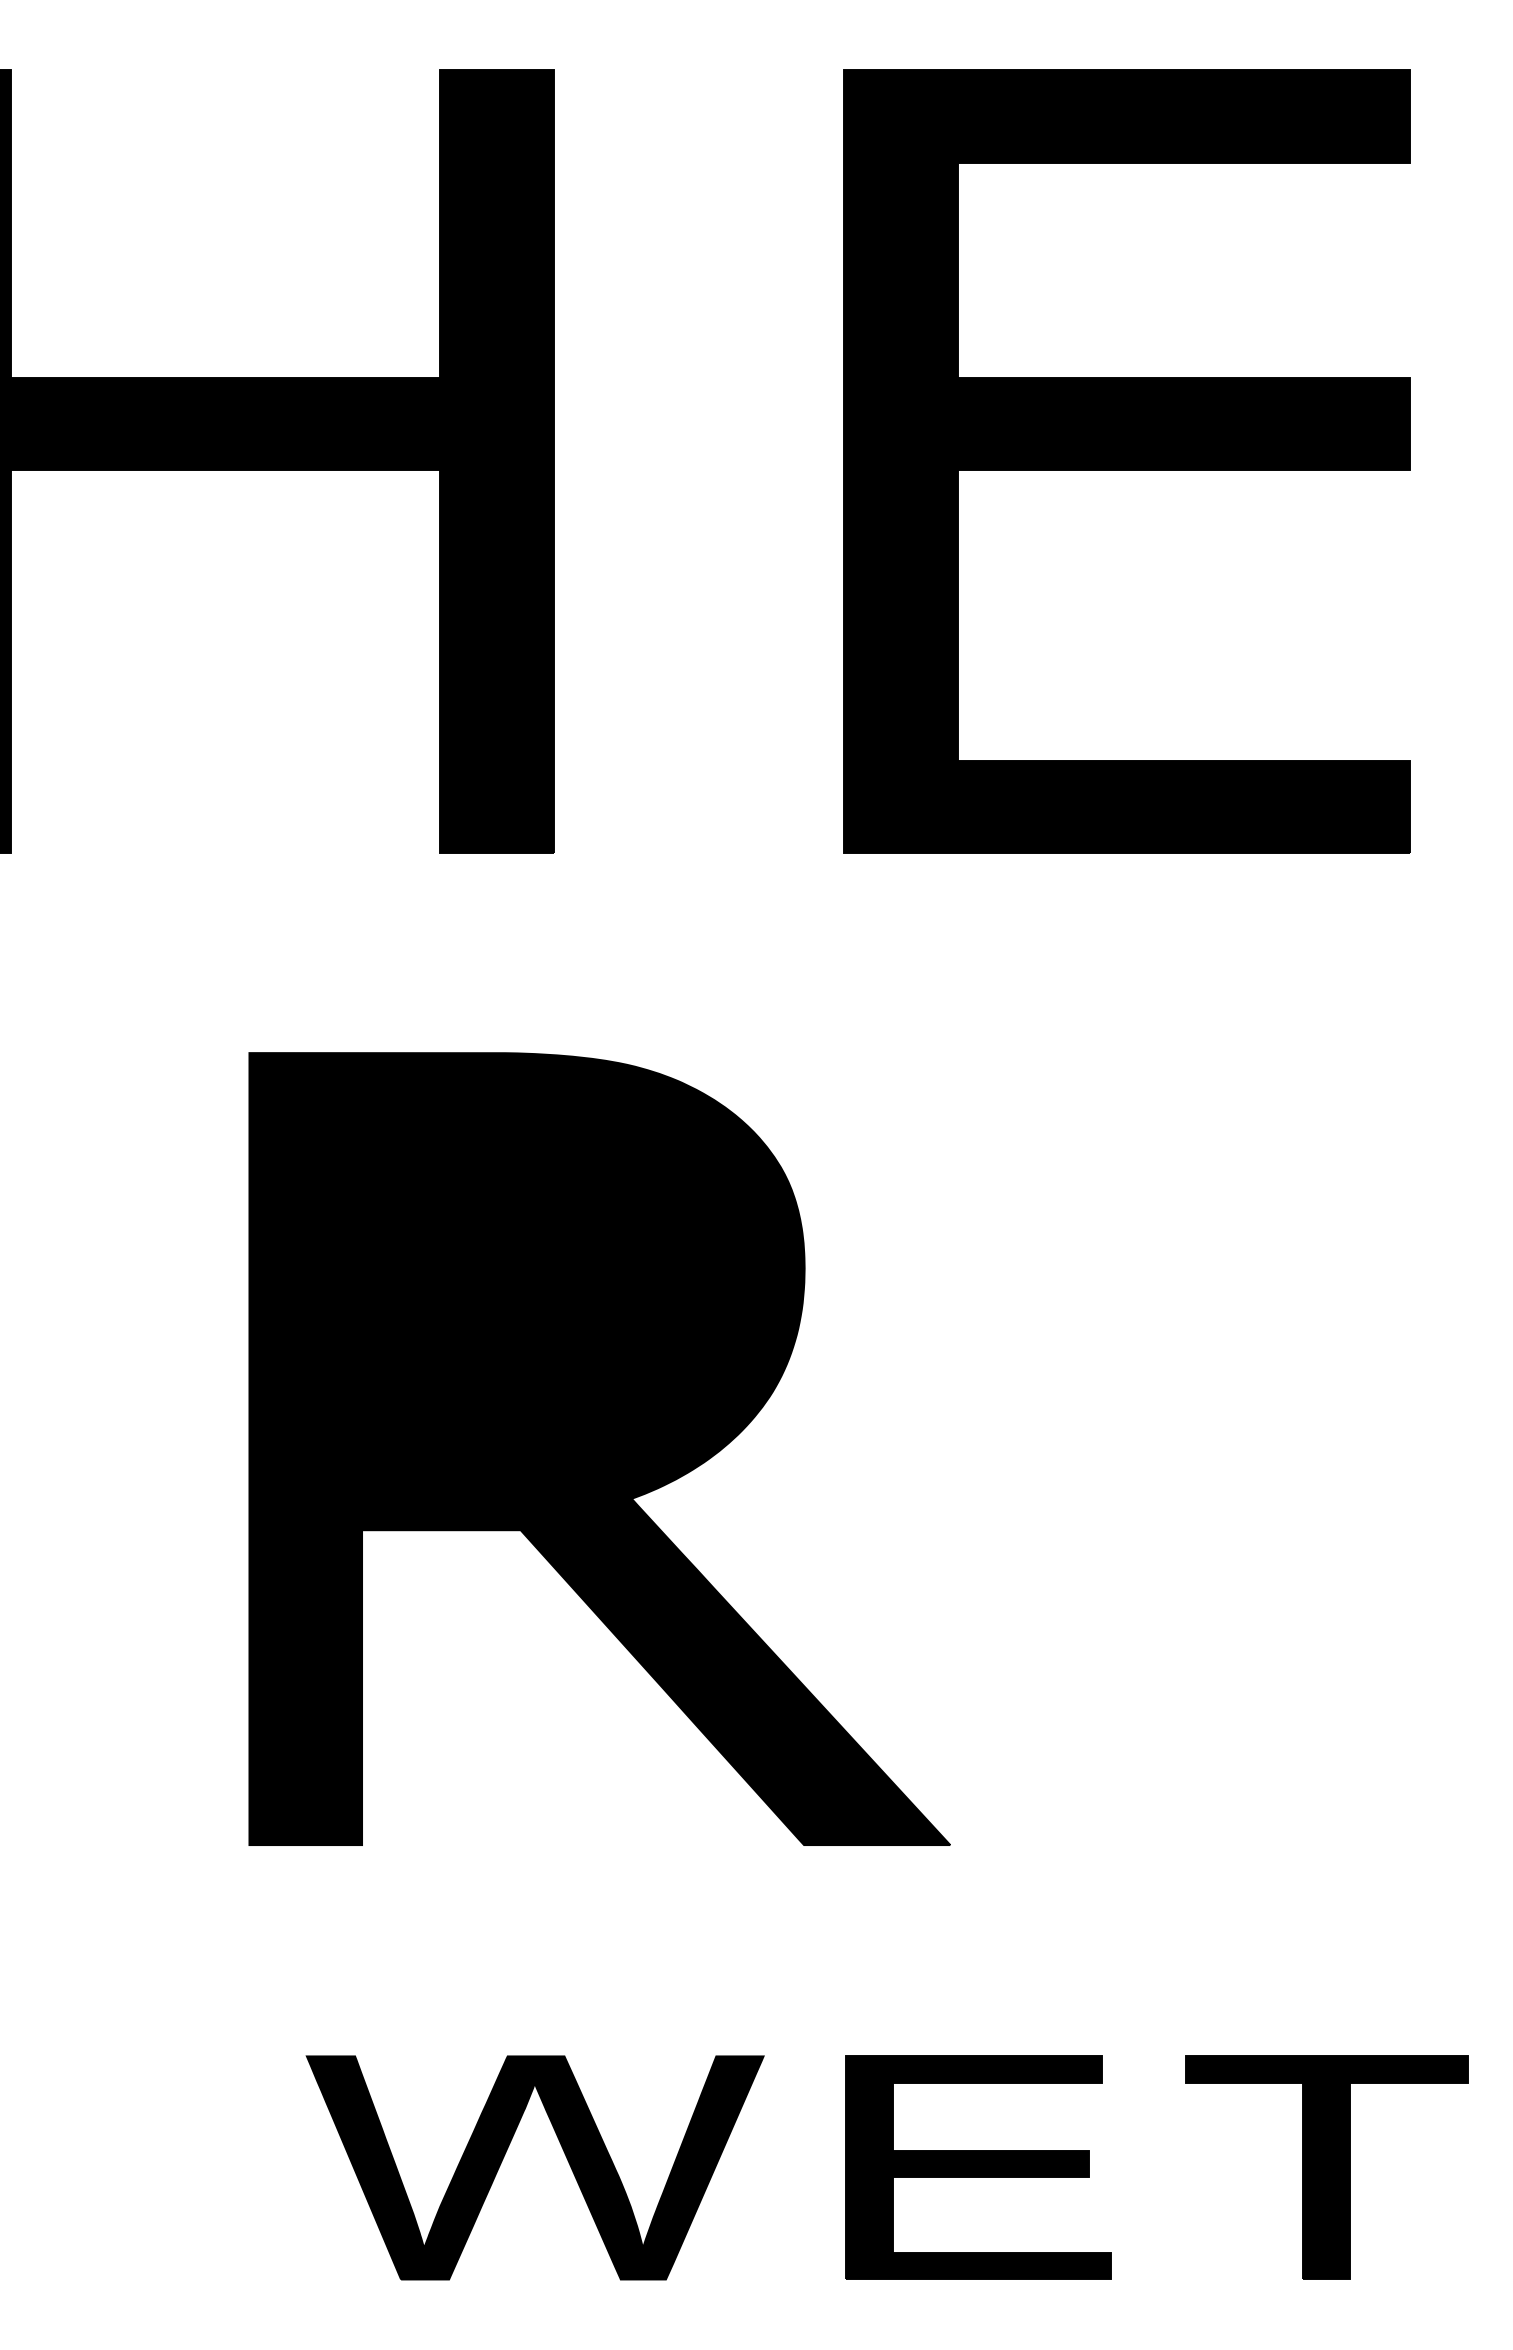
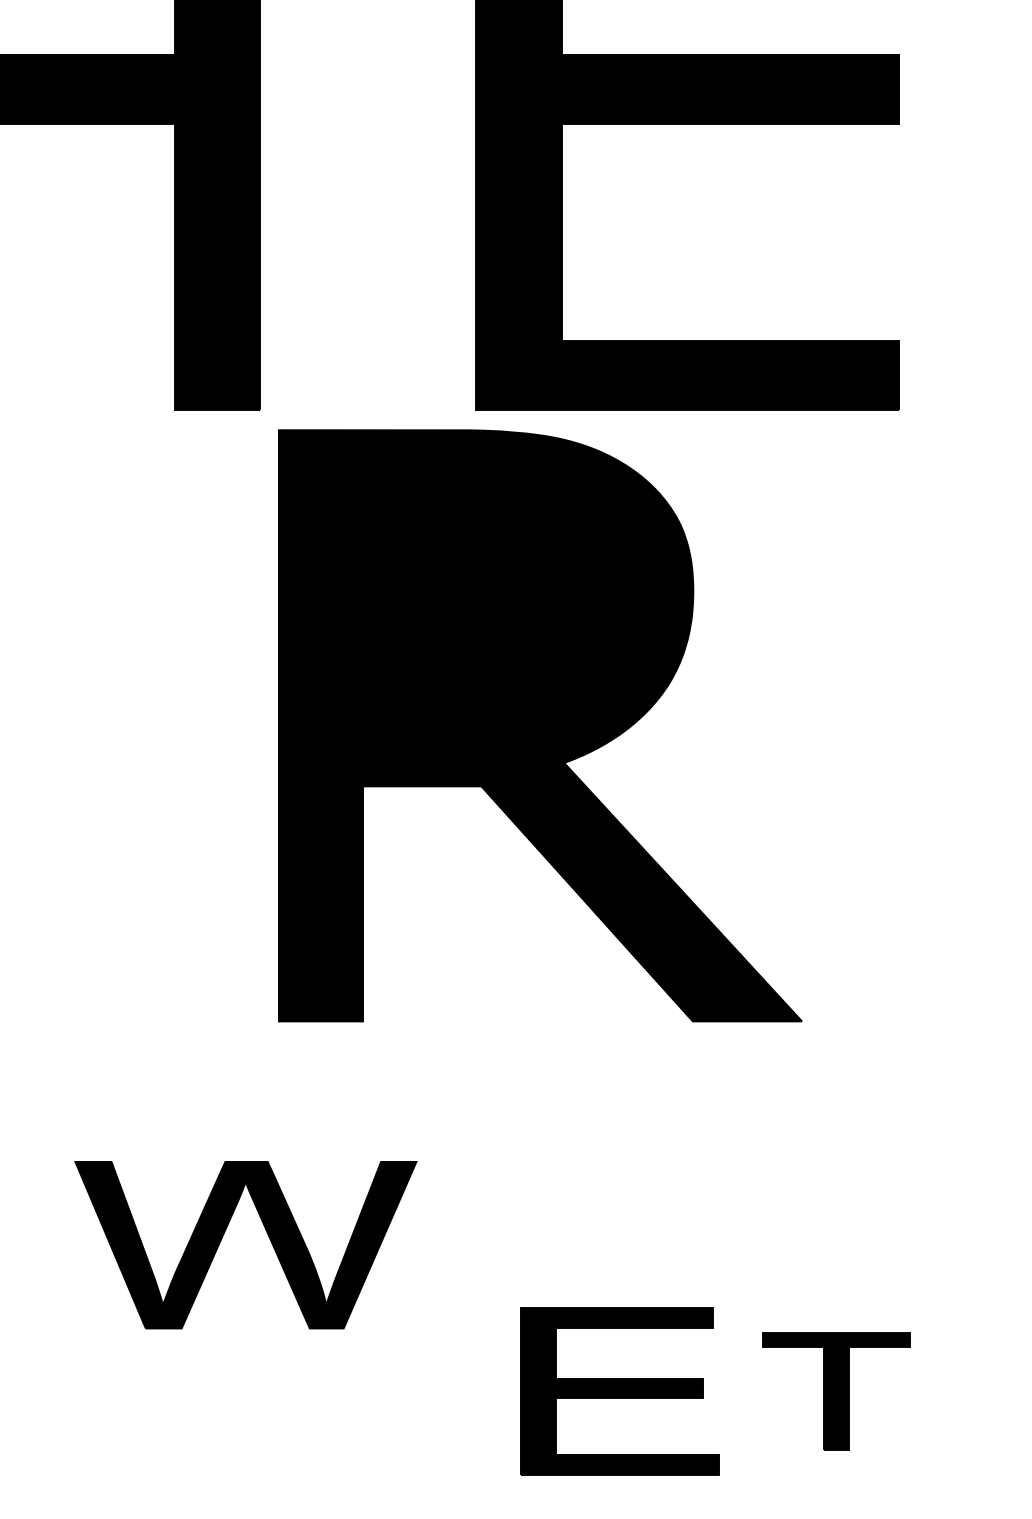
part: (599, 1448) -> (540, 725), moved
part: (505, 2155) -> (223, 1235), moved
part: (978, 2167) -> (620, 1391), moved
part: (1326, 2167) -> (836, 1391), size x0.7

